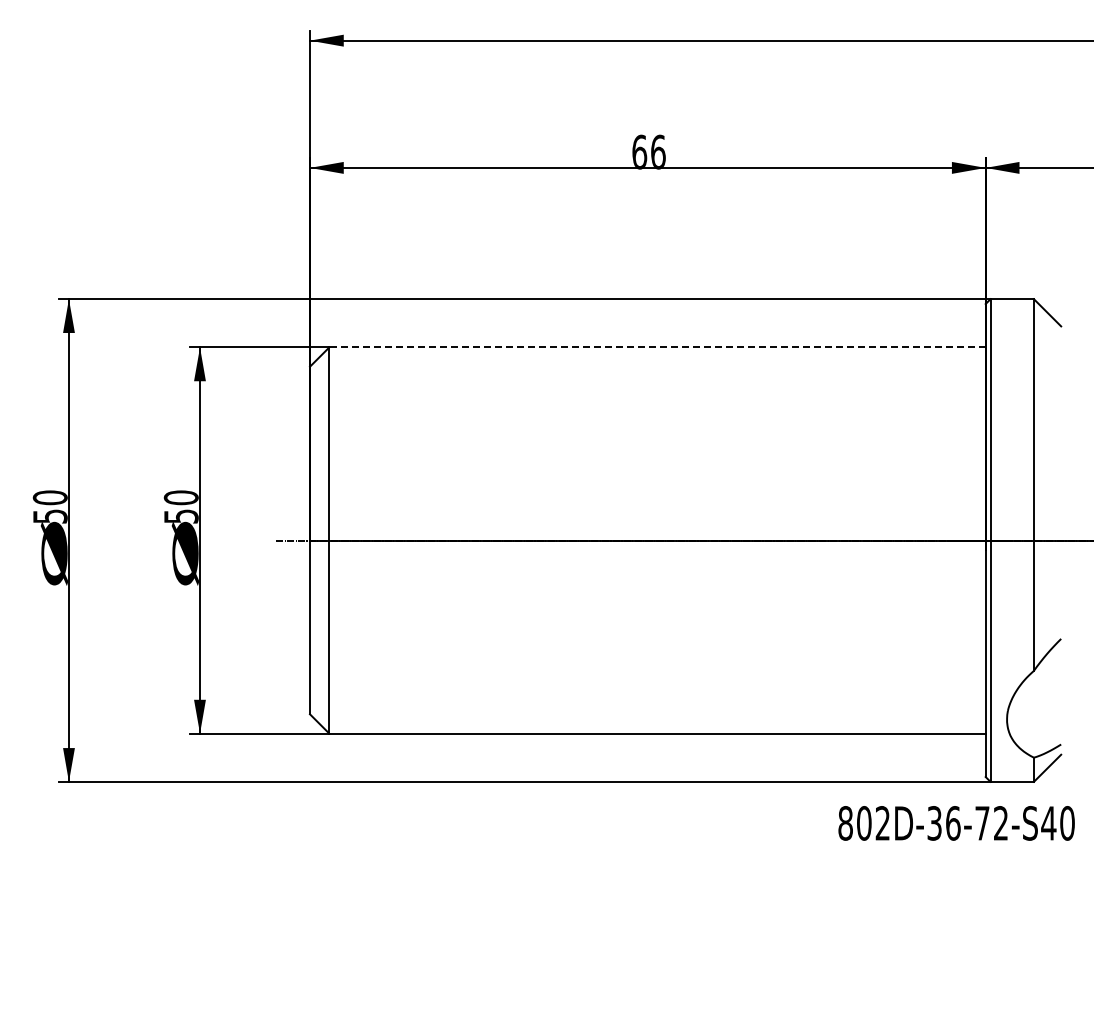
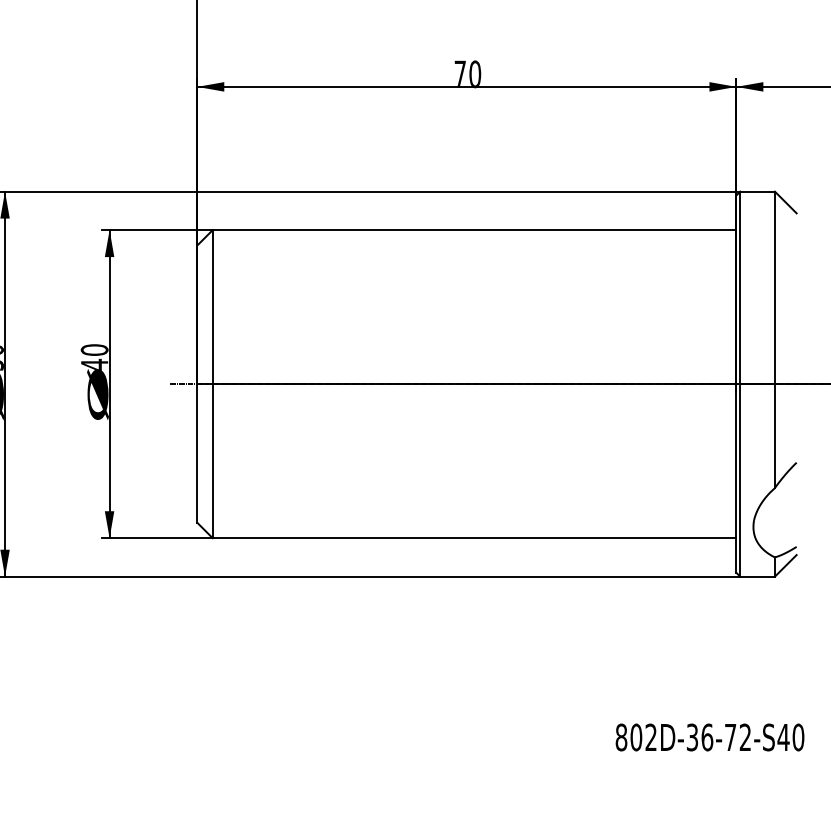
text: (648, 151) -> (467, 73), 66 -> 70
line: (657, 347) -> (474, 230), dashed -> solid
text: (181, 515) -> (94, 364), 50 -> 40
text: (956, 823) -> (709, 737), moved

